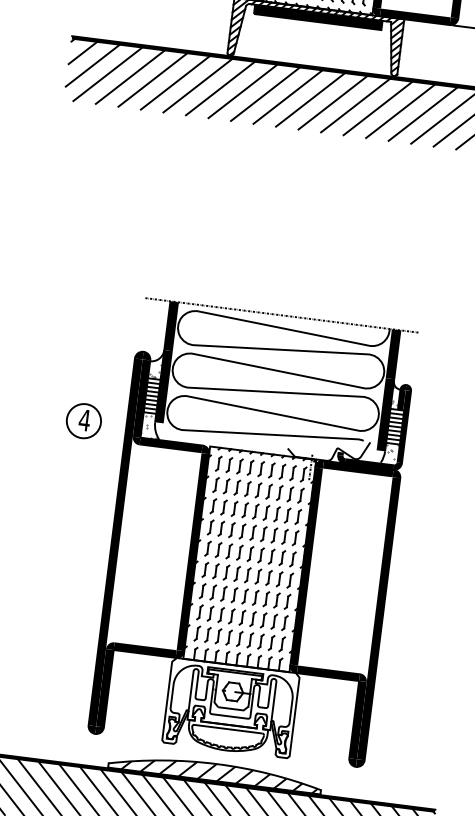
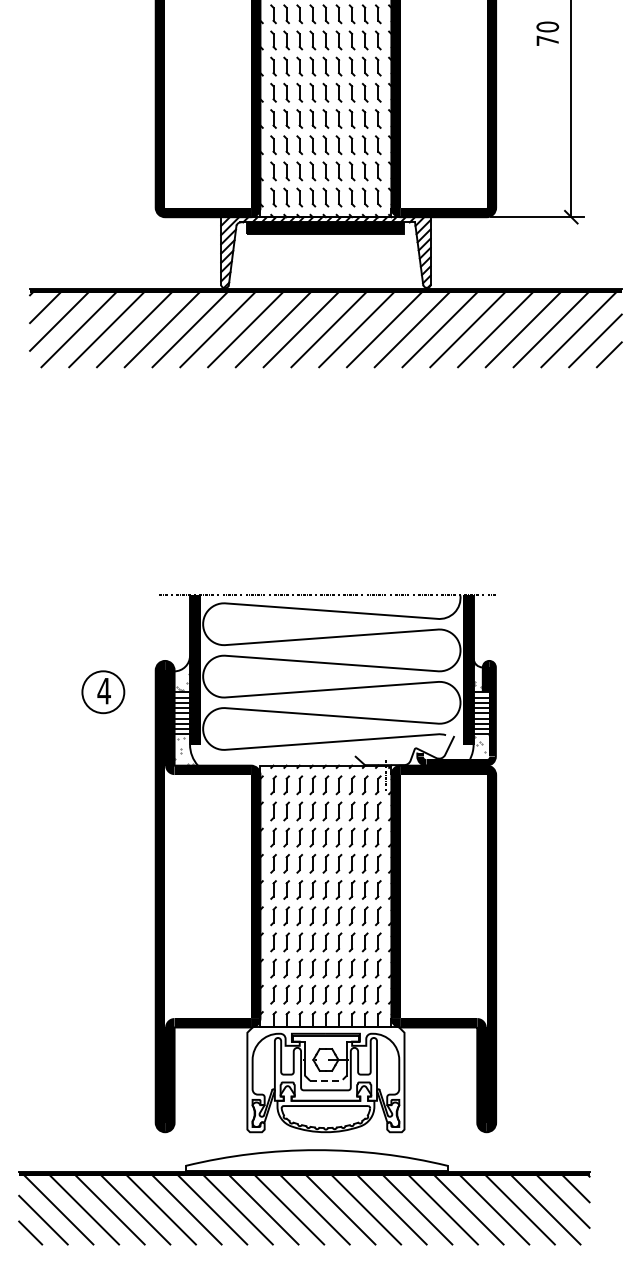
part: (84, 421) -> (103, 692), moved
line: (234, 708) -> (330, 1080), solid -> dashed
hatch: (219, 773) -> (322, 1160), removed

